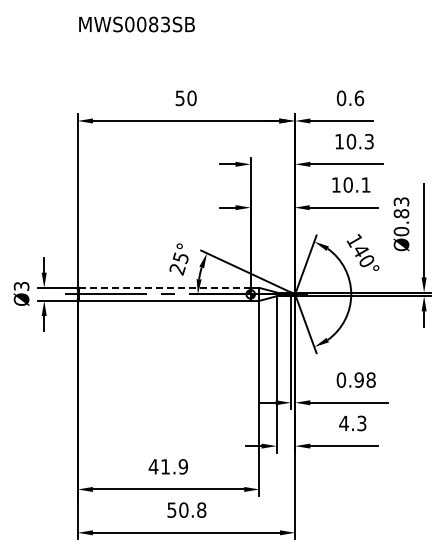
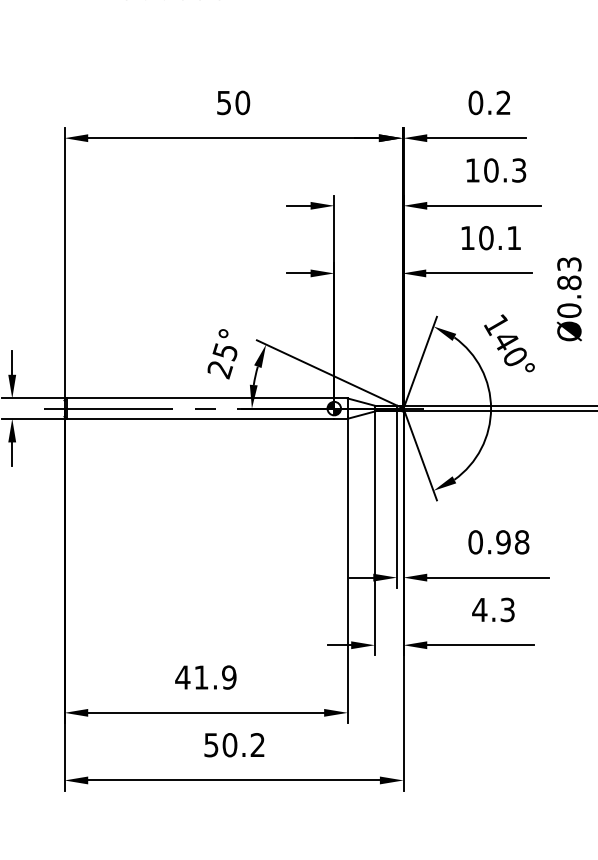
text: (359, 98) -> (503, 103), 0.6 -> 0.2
line: (164, 287) -> (199, 397), dashed -> solid
text: (201, 509) -> (257, 744), 50.8 -> 50.2

